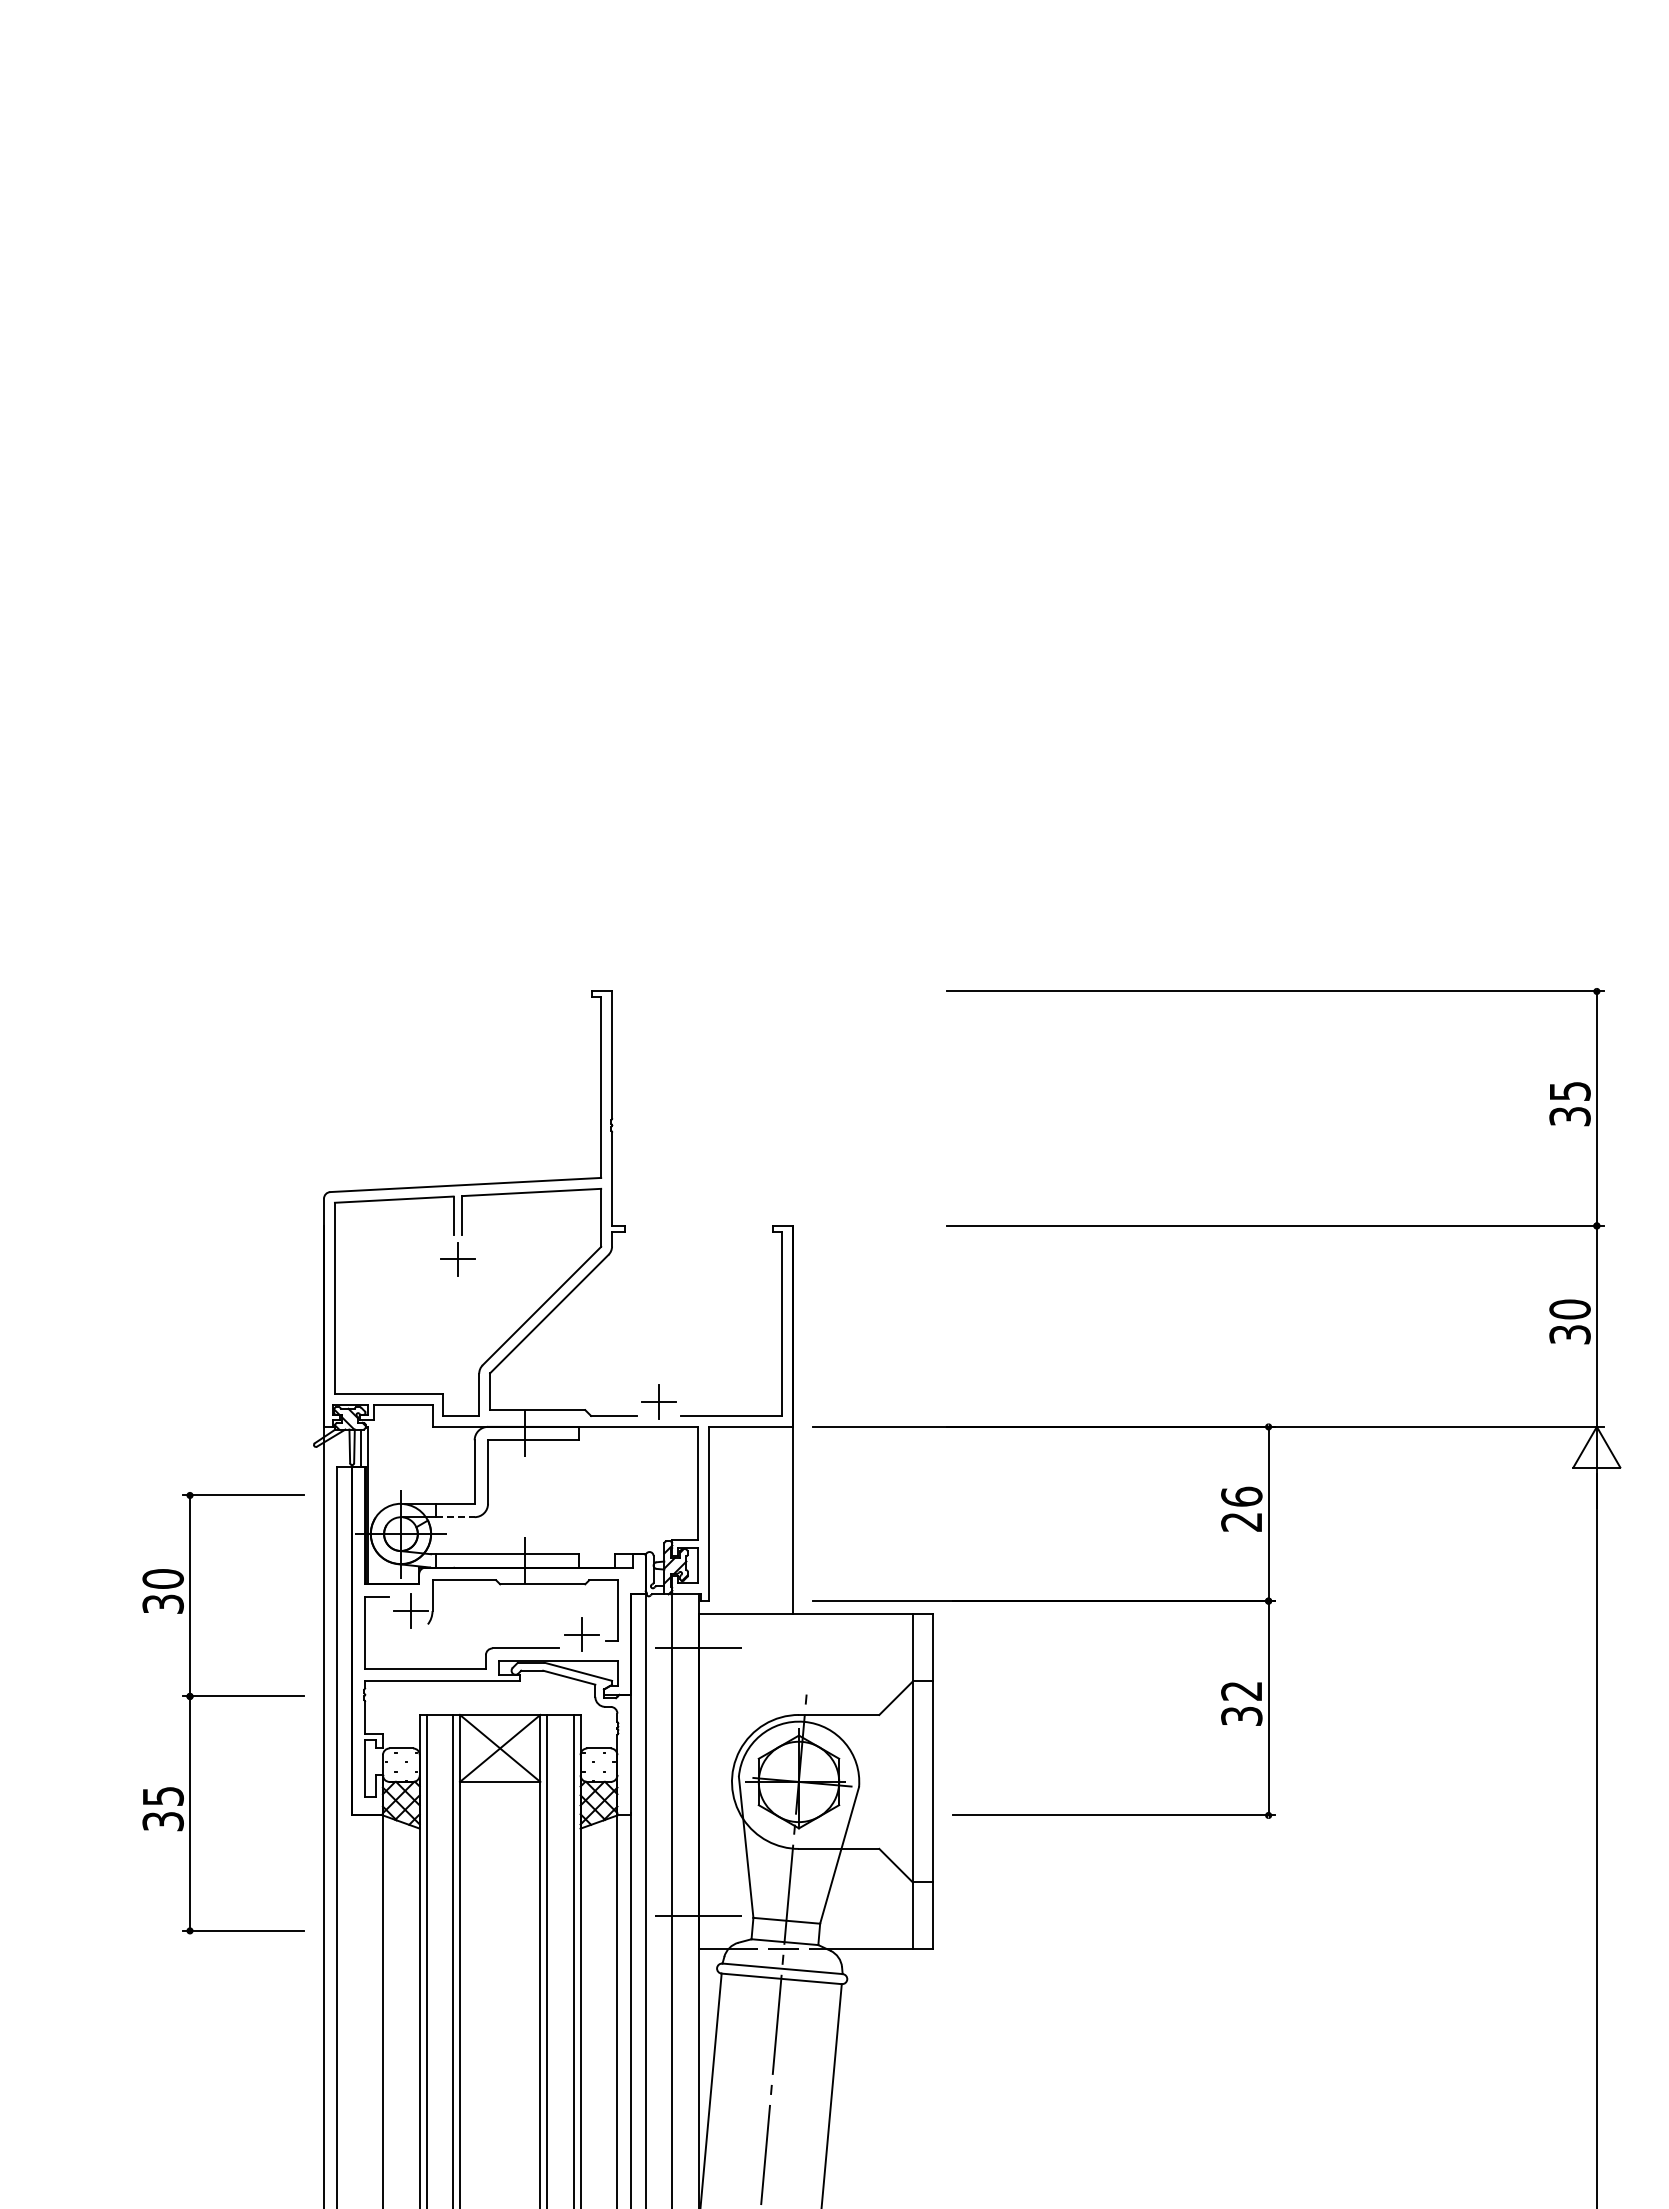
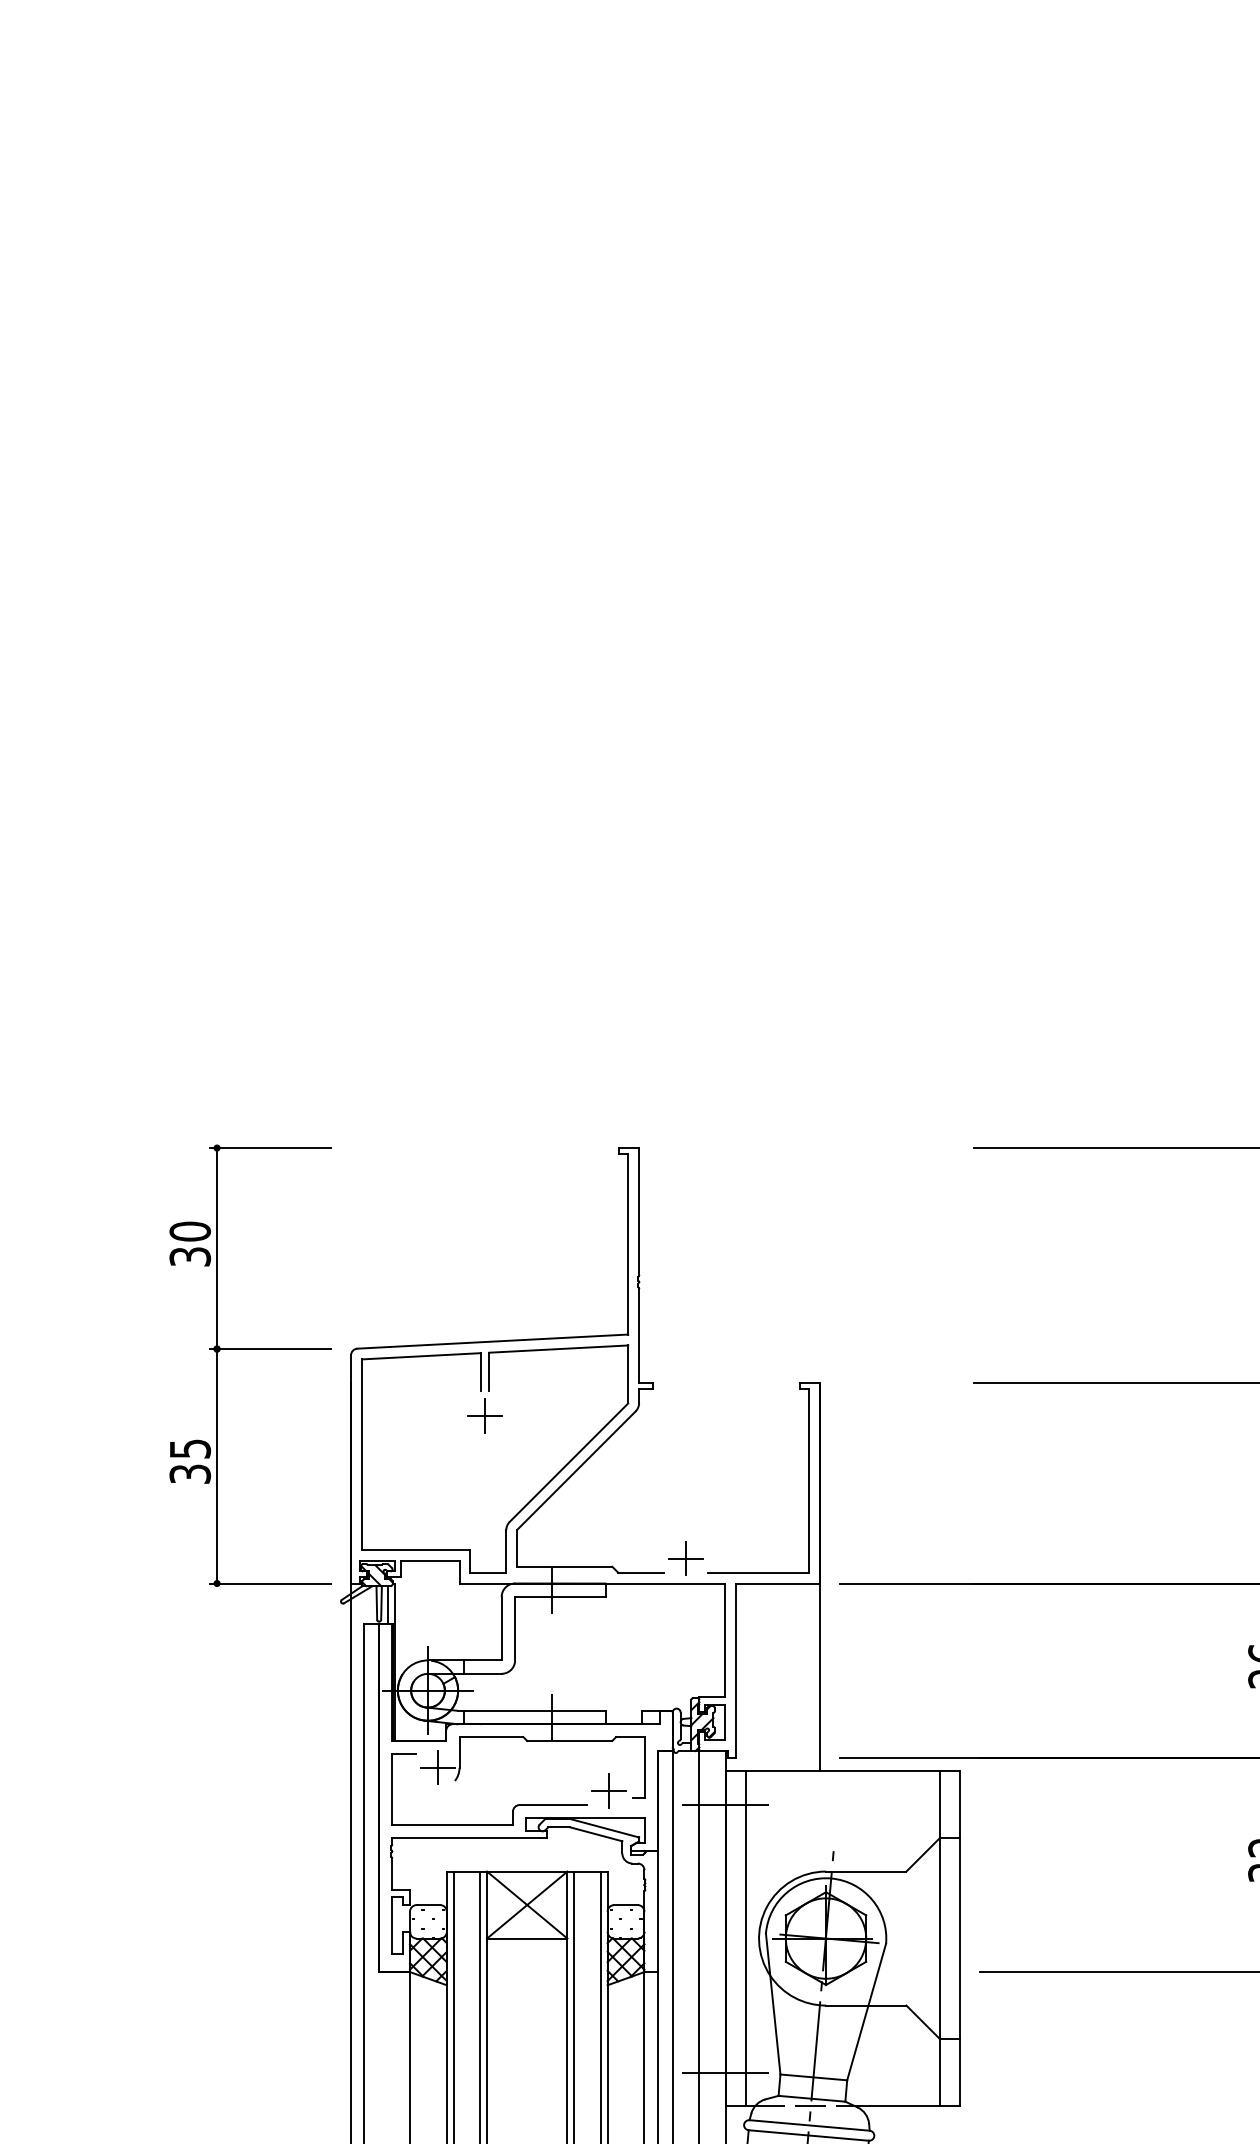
line: (456, 1517) -> (483, 1674), dashed -> solid
part: (223, 1696) -> (250, 1349), moved
line: (718, 1781) -> (745, 1938), added

